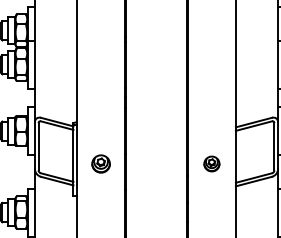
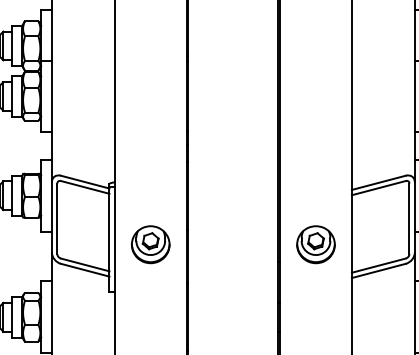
part: (100, 163) -> (149, 243), size x1.43
part: (211, 163) -> (315, 243), size x1.67

